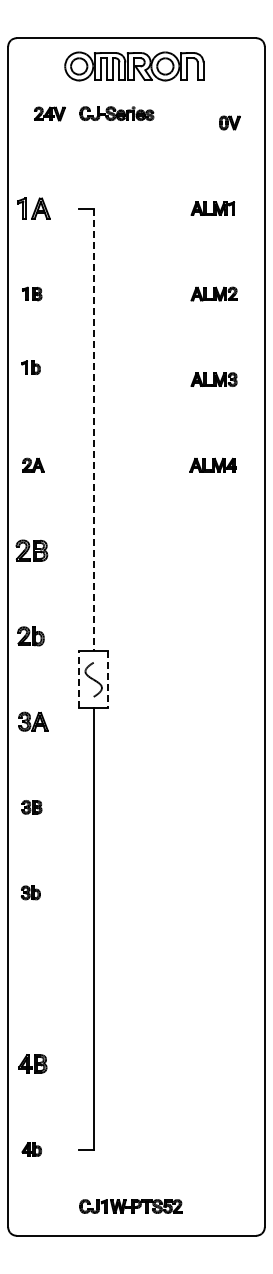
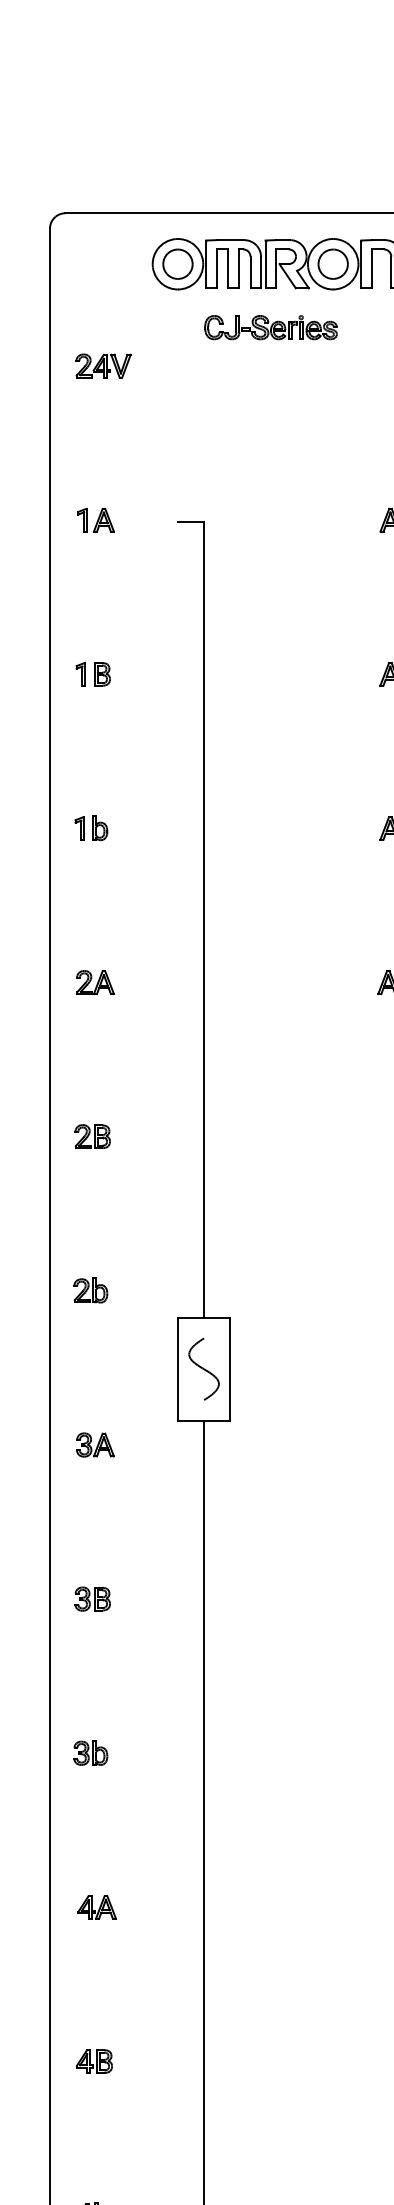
part: (49, 113) -> (102, 365), moved
part: (116, 113) -> (270, 327), moved
part: (33, 208) -> (95, 520), size x0.62
part: (30, 367) -> (90, 828), moved
line: (93, 430) -> (203, 920), dashed -> solid
part: (31, 550) -> (91, 1136), size x0.62
part: (30, 635) -> (90, 1289), size x0.71
line: (79, 679) -> (178, 1368), dashed -> solid
line: (107, 679) -> (228, 1368), dashed -> solid
part: (33, 721) -> (95, 1444), size x0.71
part: (34, 978) -> (97, 1907), added
part: (32, 1063) -> (93, 2060), size x0.71

